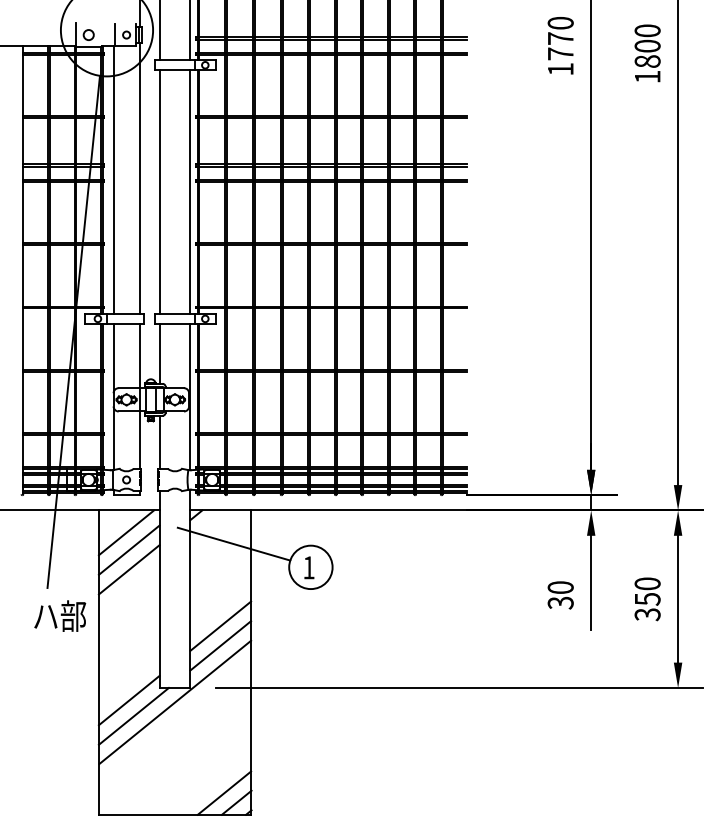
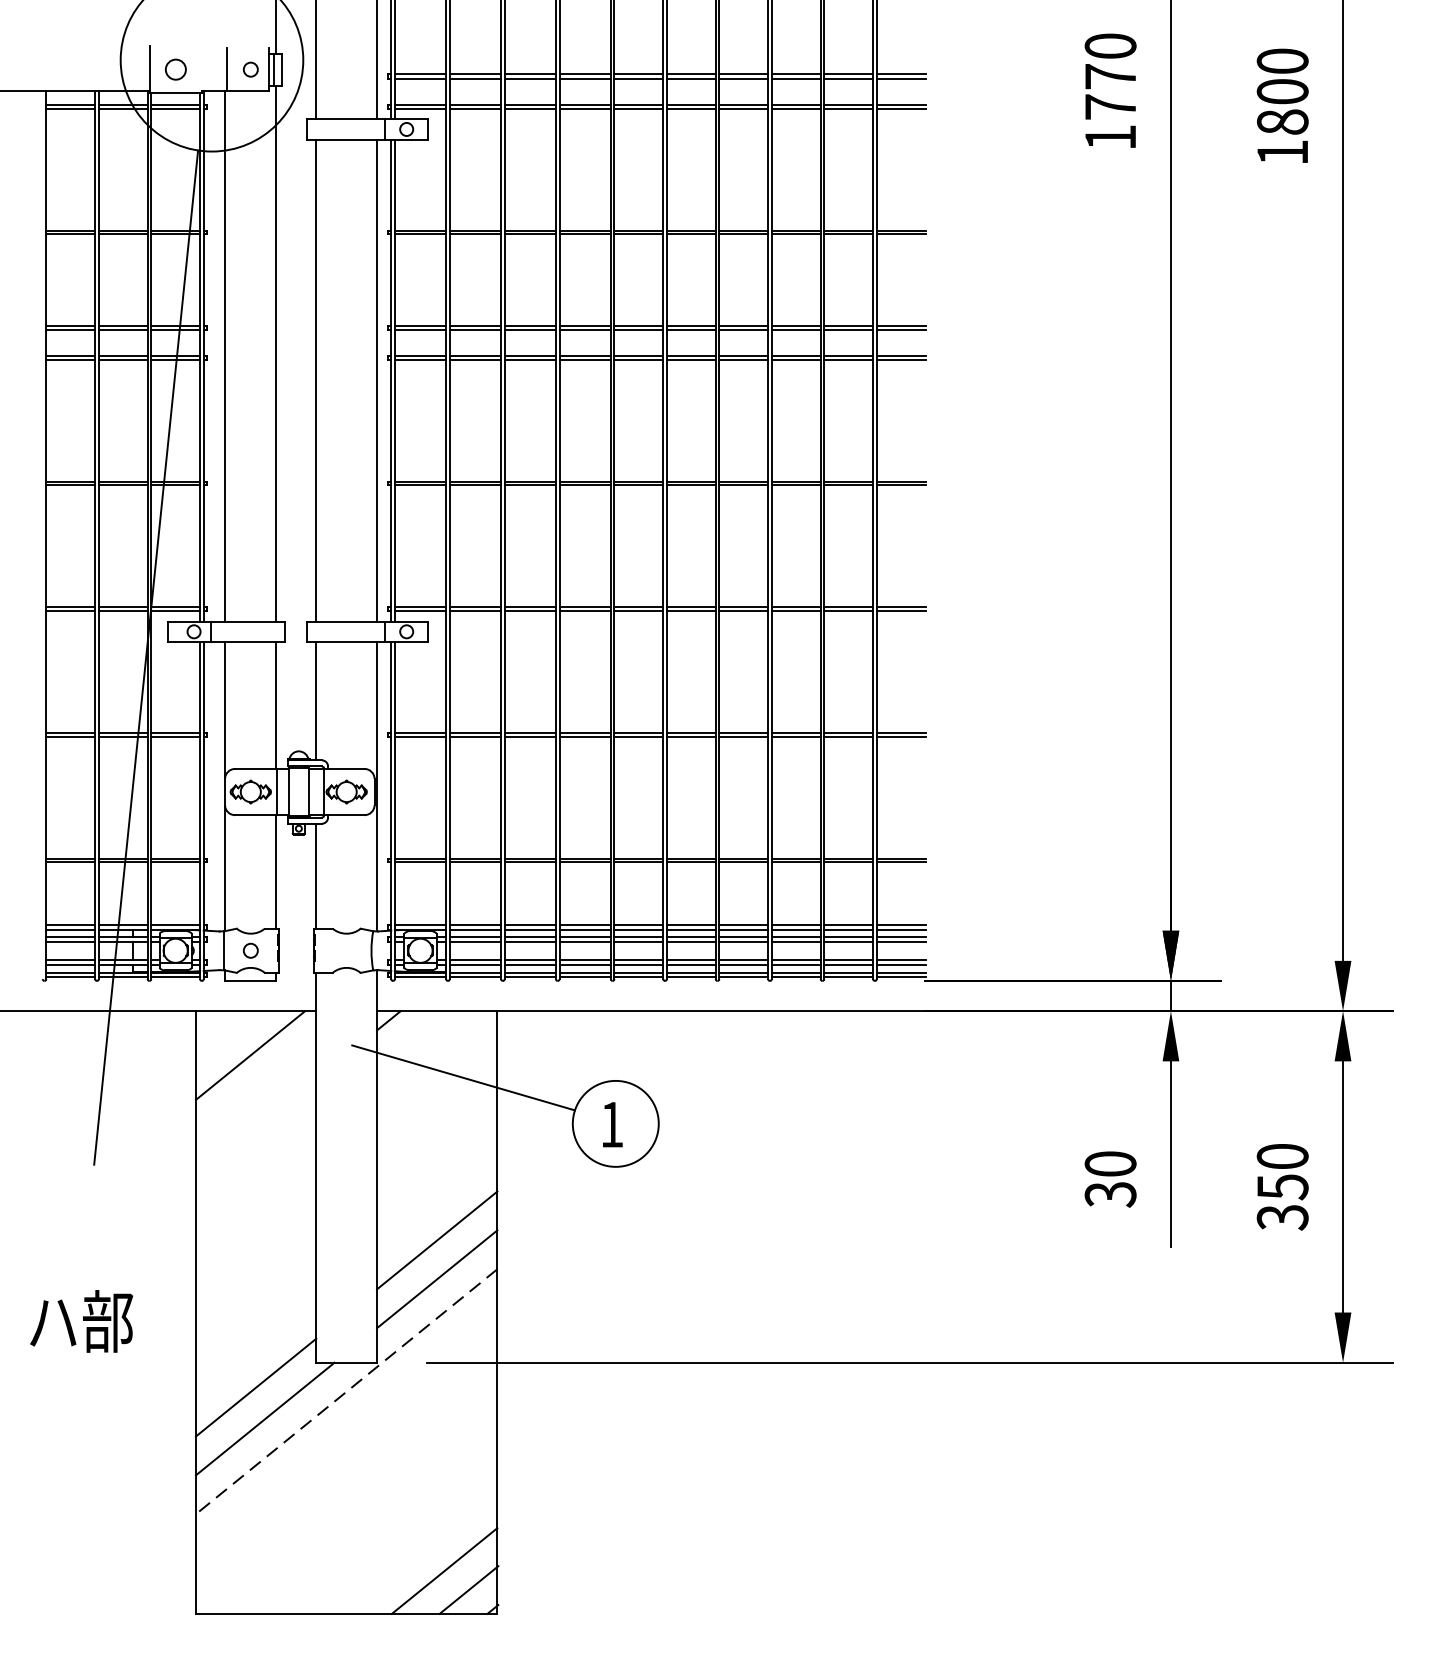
line: (128, 549) -> (254, 1088), removed
line: (128, 569) -> (254, 1128), removed
text: (60, 615) -> (82, 1320), moved
line: (175, 702) -> (347, 1391), solid -> dashed

